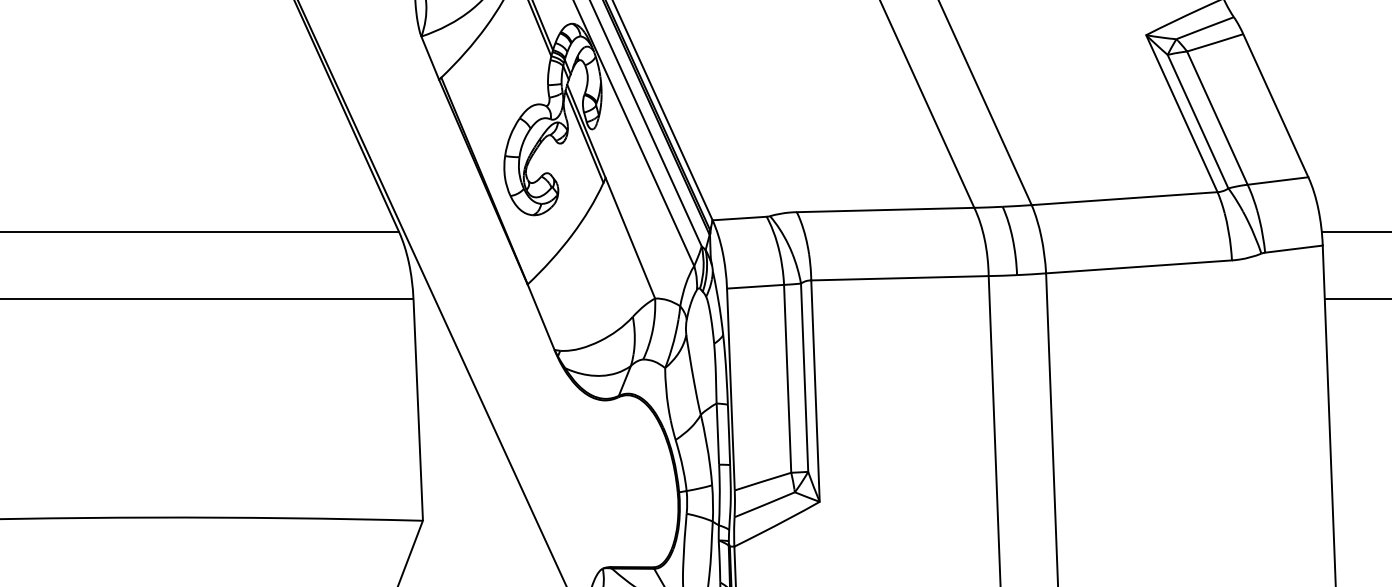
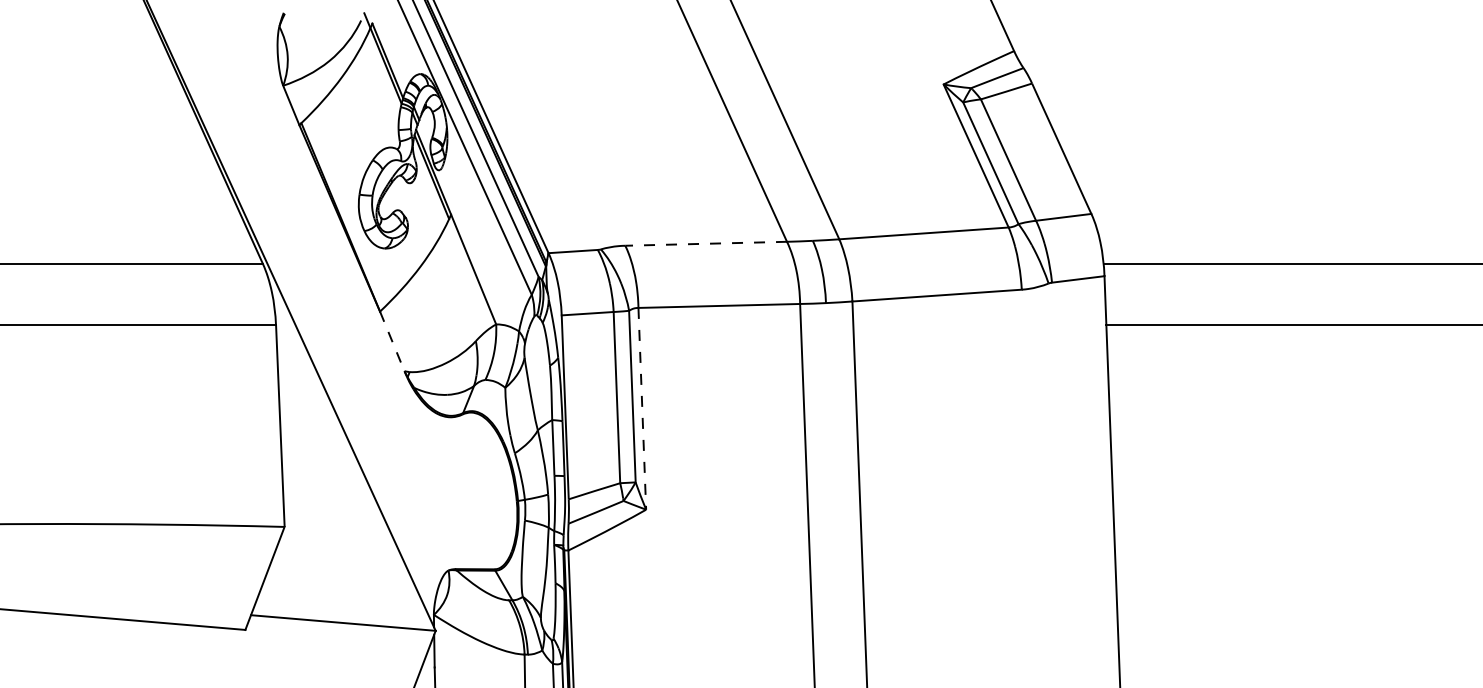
line: (885, 209) -> (706, 243), solid -> dashed
line: (541, 317) -> (392, 341), solid -> dashed
line: (815, 390) -> (642, 408), solid -> dashed

